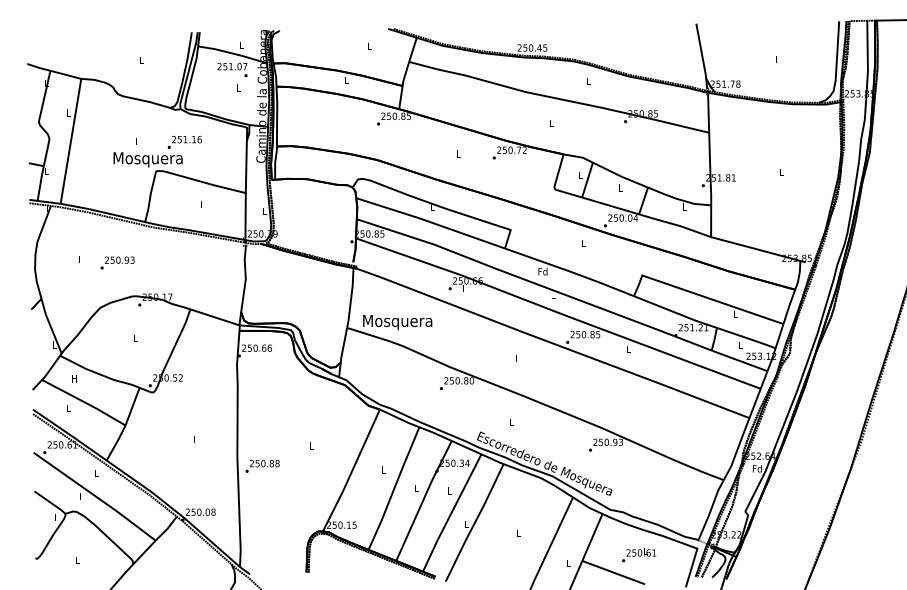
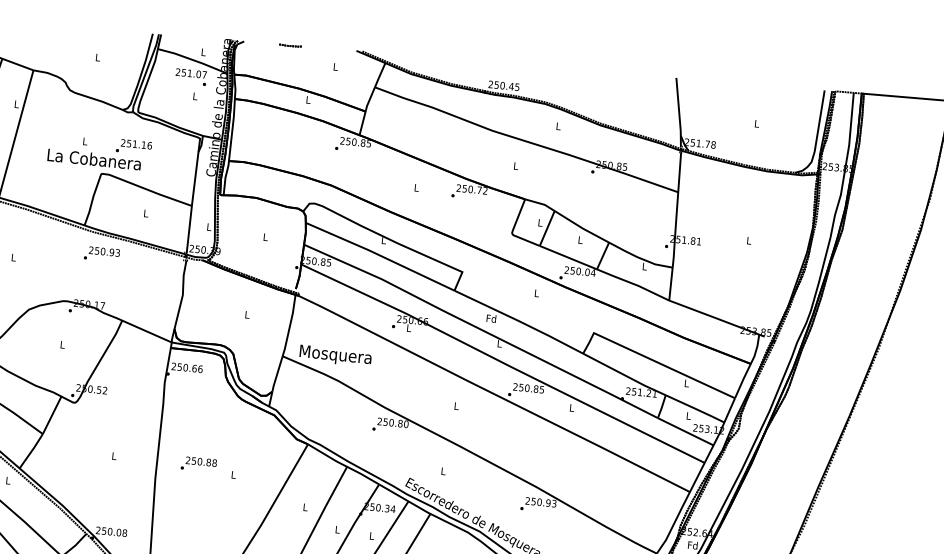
line: (324, 30) -> (290, 45), added
text: (148, 159) -> (94, 160), Mosquera -> La Cobanera
text: (117, 262) -> (101, 253), moved
text: (262, 466) -> (198, 464), moved

